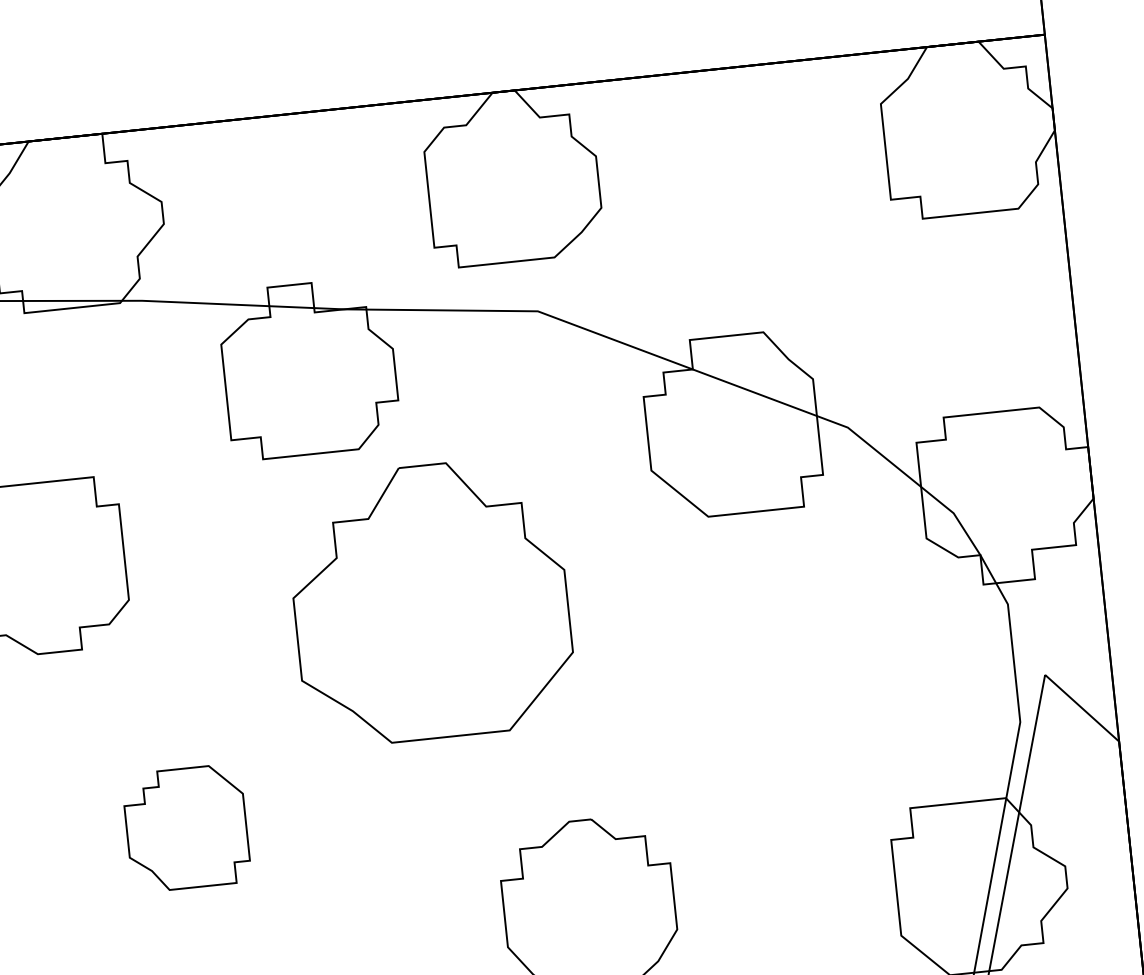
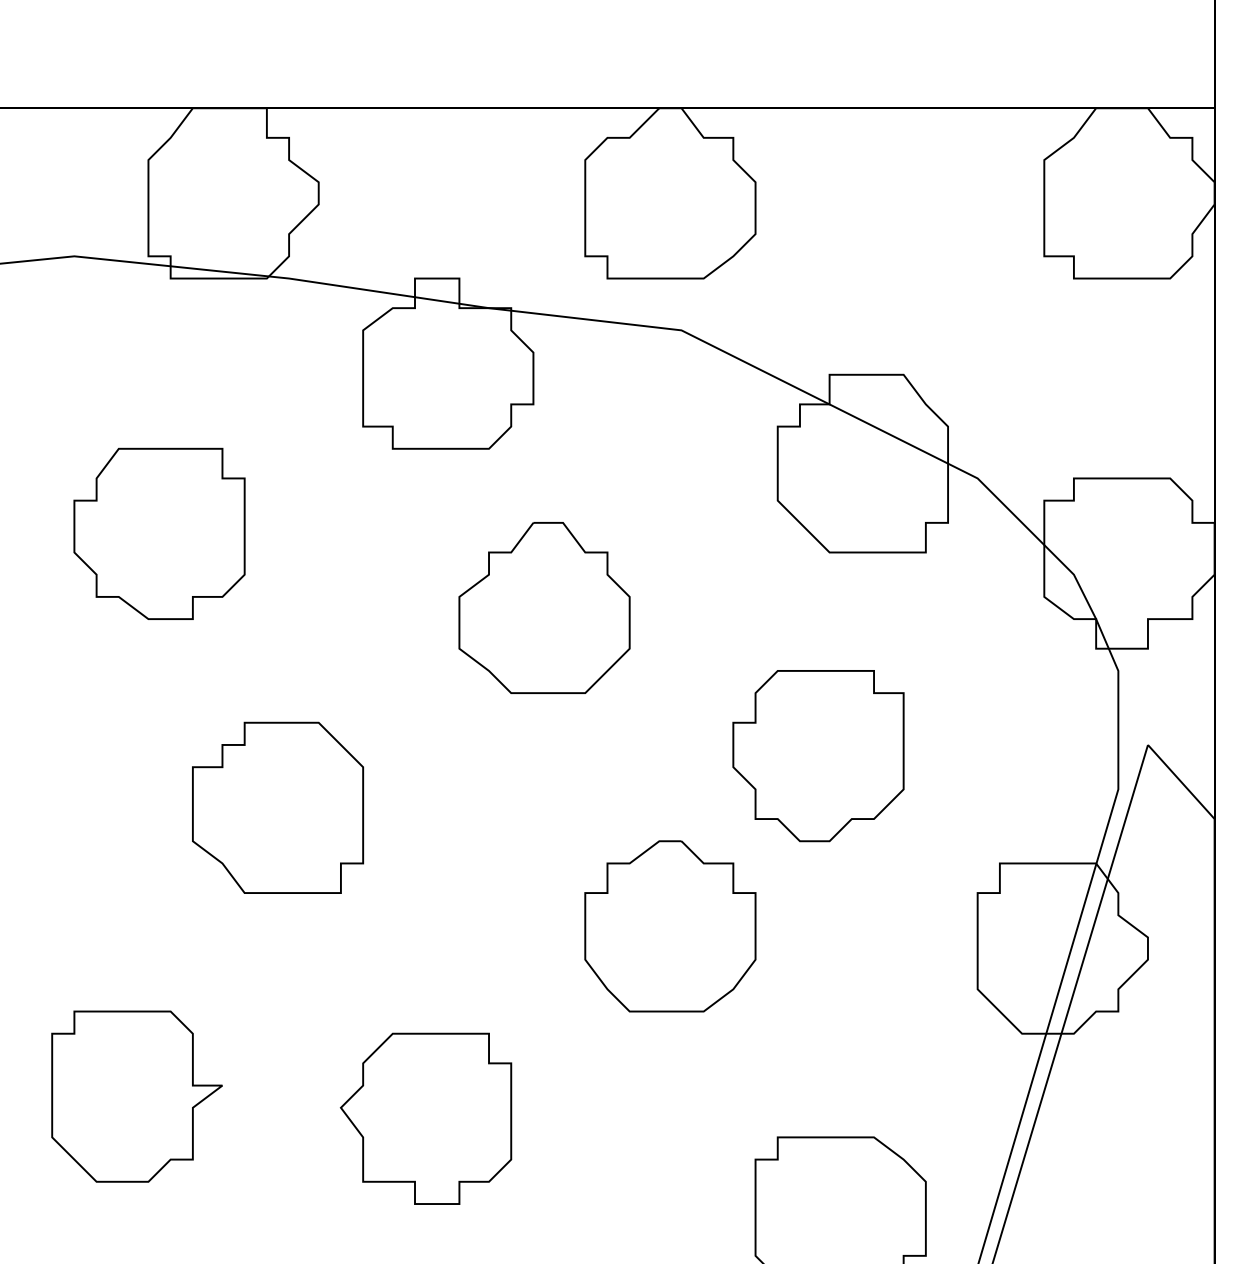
part: (430, 601) -> (544, 607), size x0.62
part: (718, 720) -> (818, 756), added
part: (186, 827) -> (278, 807), size x1.43

